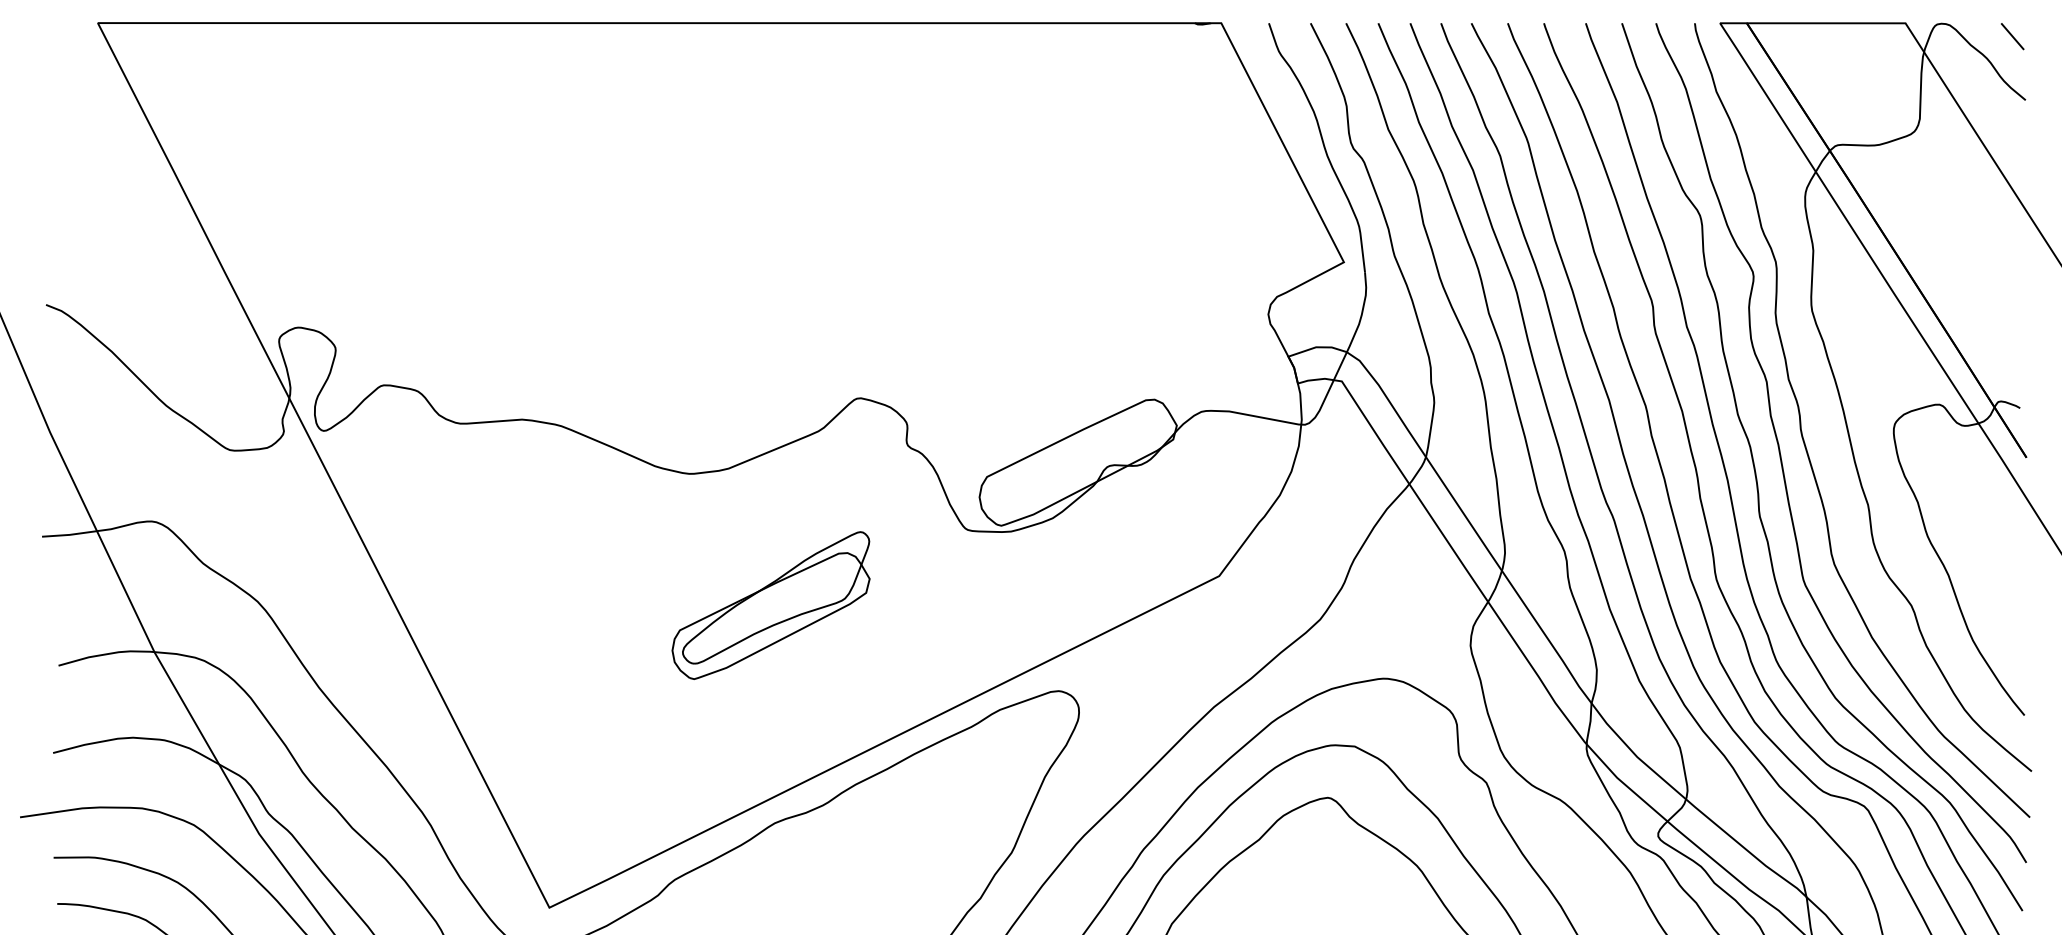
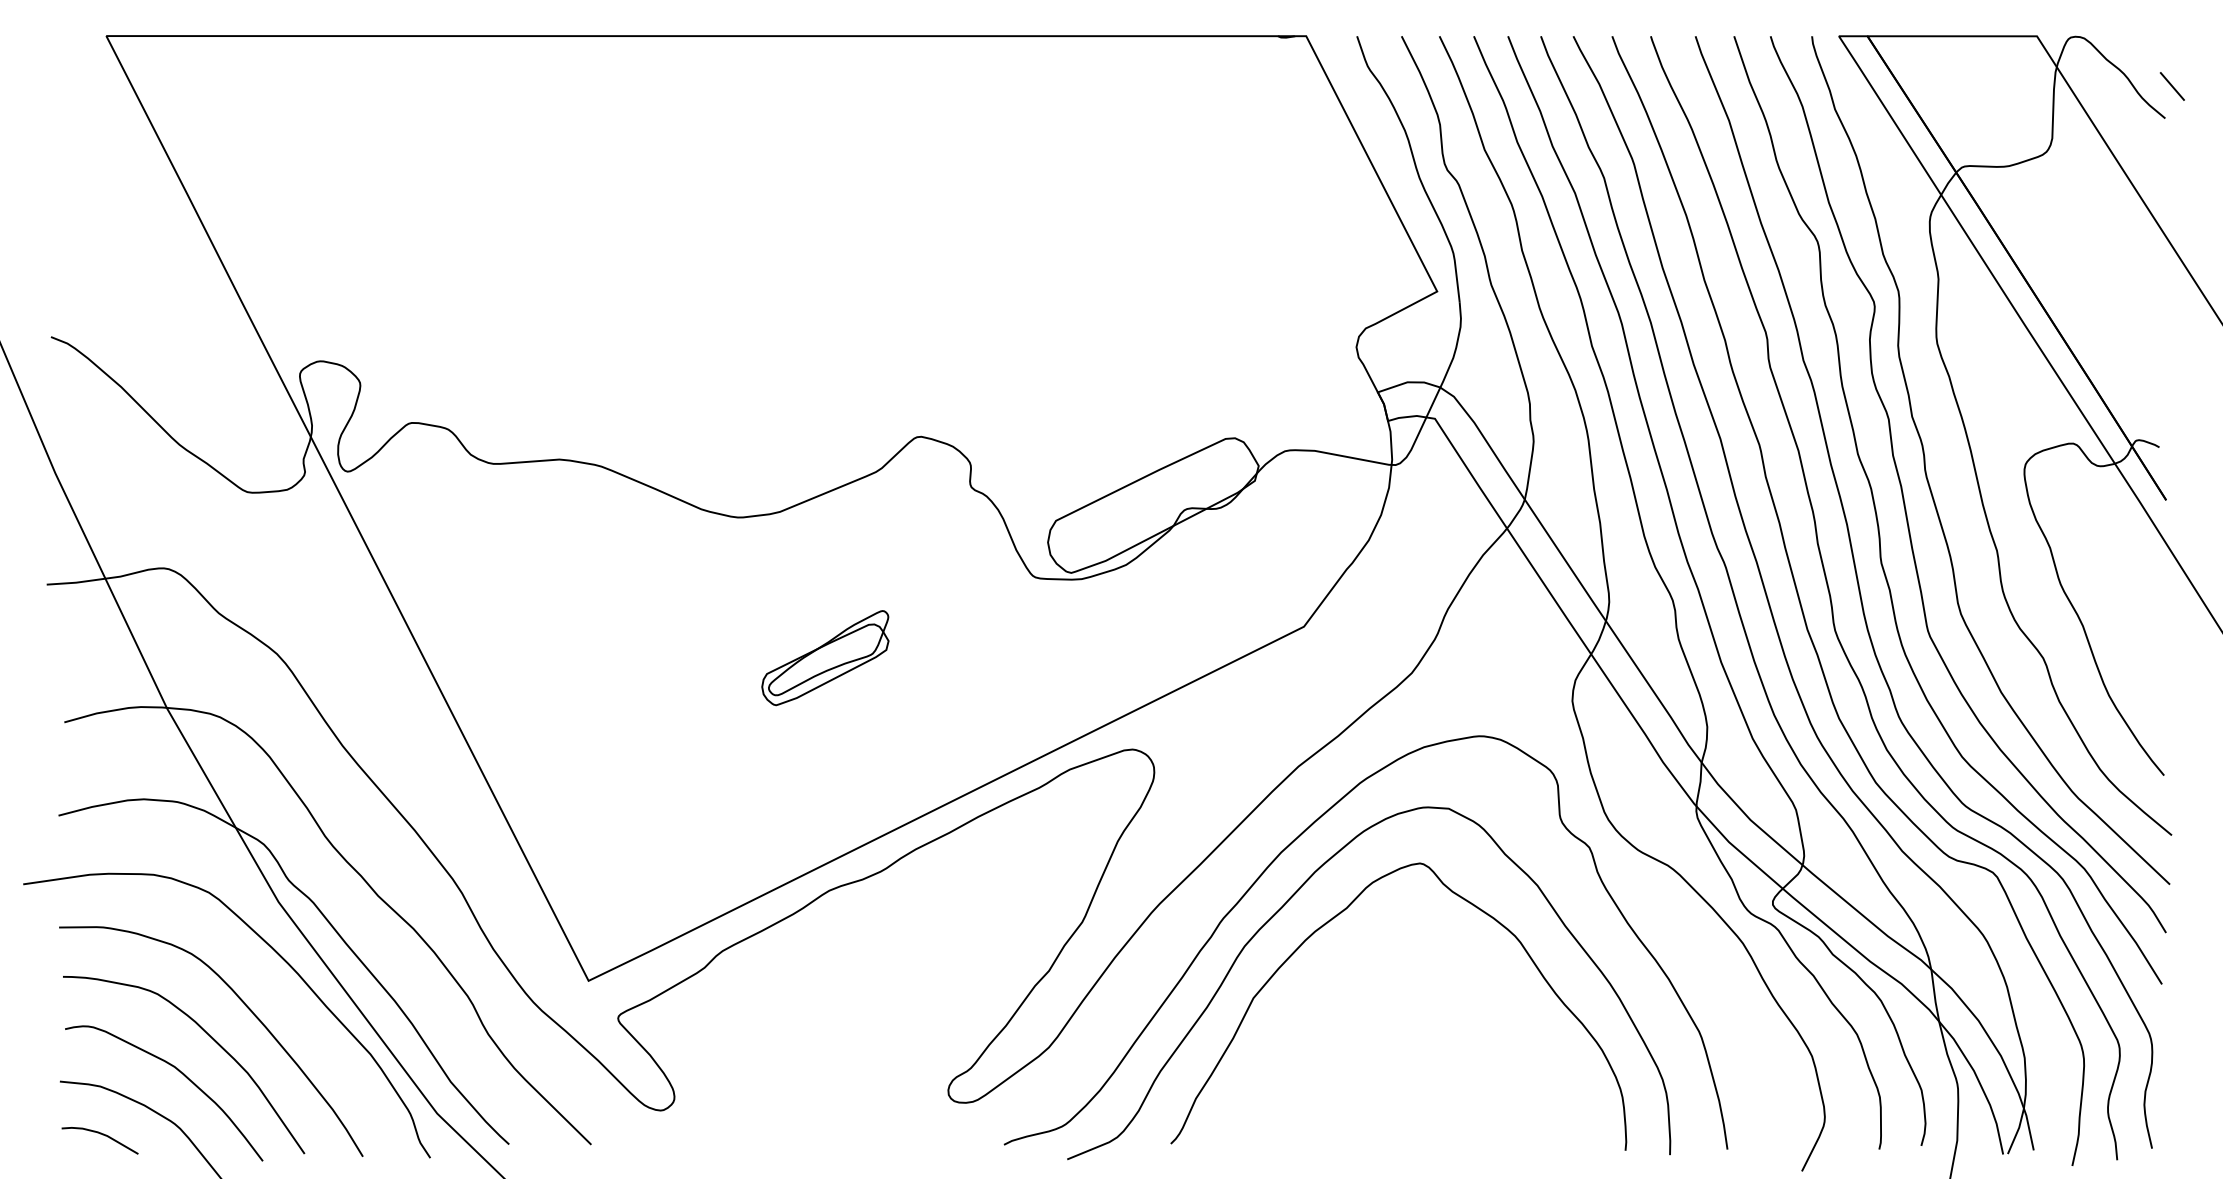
line: (2011, 36) -> (2171, 86), moved
part: (771, 604) -> (825, 657), size x0.6

